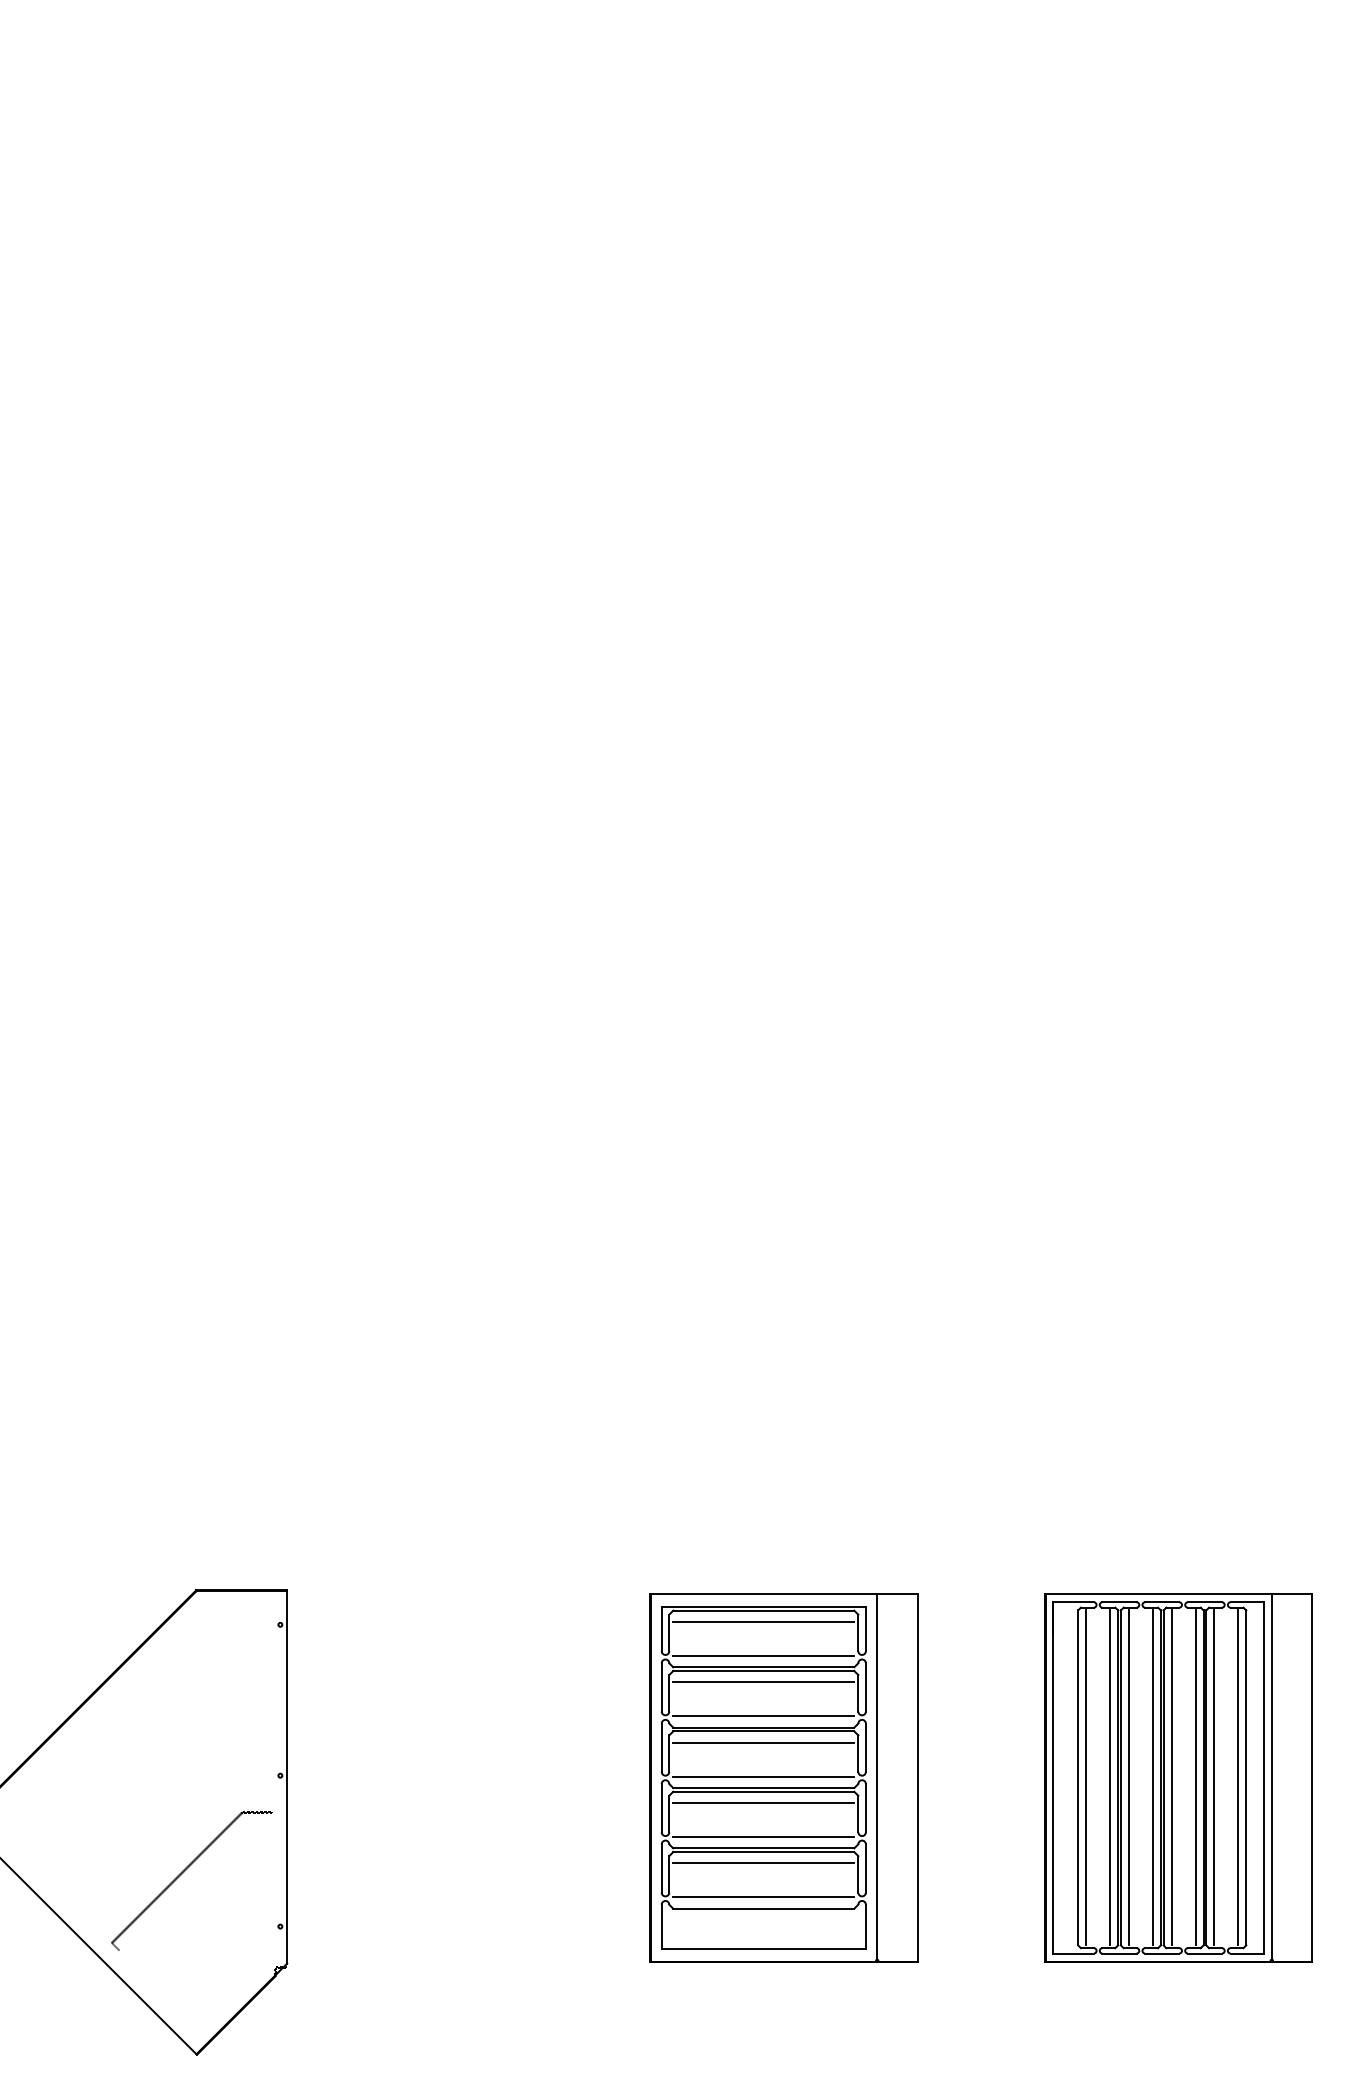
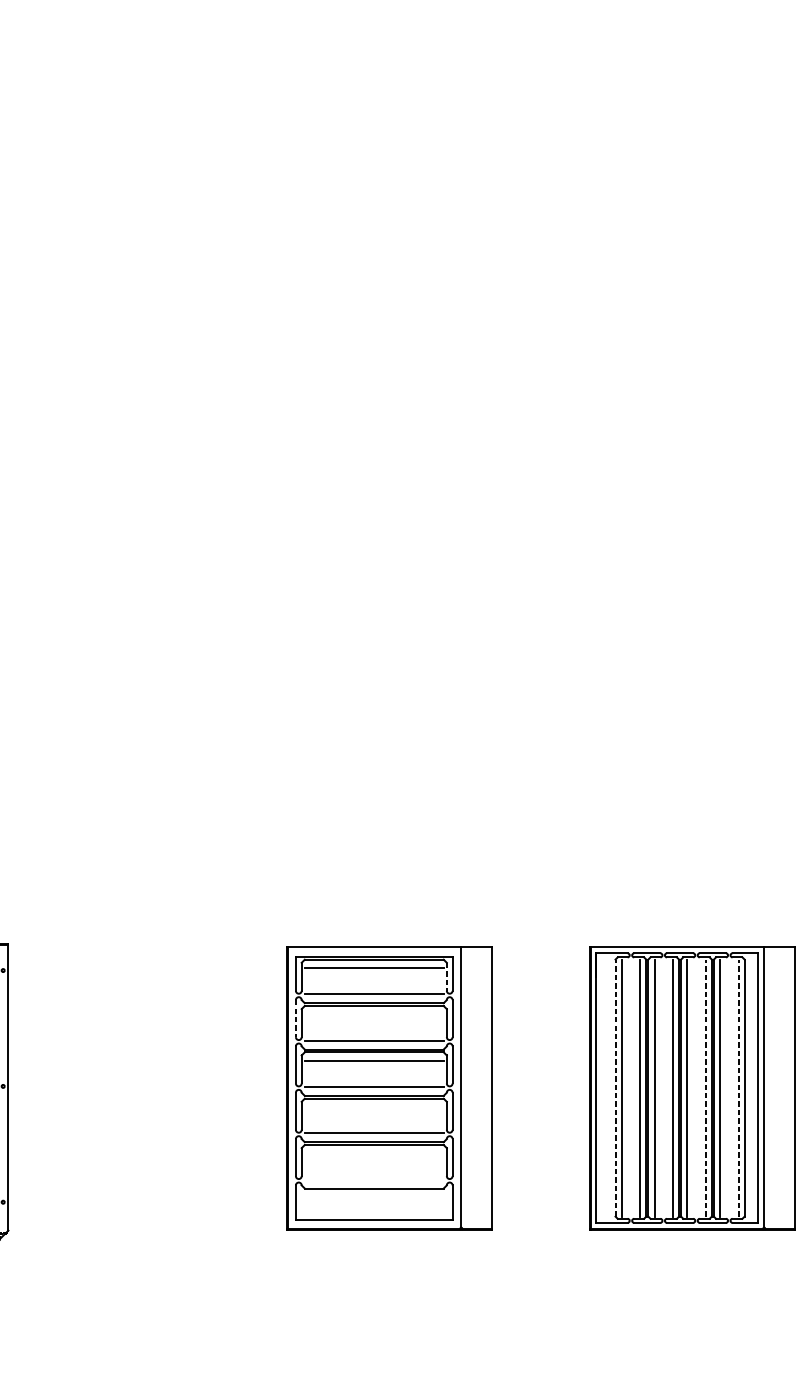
line: (858, 1633) -> (446, 977), solid -> dashed
line: (763, 1682) -> (374, 1014), removed
line: (661, 1687) -> (295, 1018), solid -> dashed
line: (1078, 1777) -> (615, 1087), solid -> dashed
line: (1195, 1777) -> (705, 1087), solid -> dashed
line: (1238, 1777) -> (738, 1087), solid -> dashed
line: (763, 1803) -> (374, 1107), removed
line: (763, 1863) -> (374, 1153), removed
line: (763, 1897) -> (374, 1179), removed

